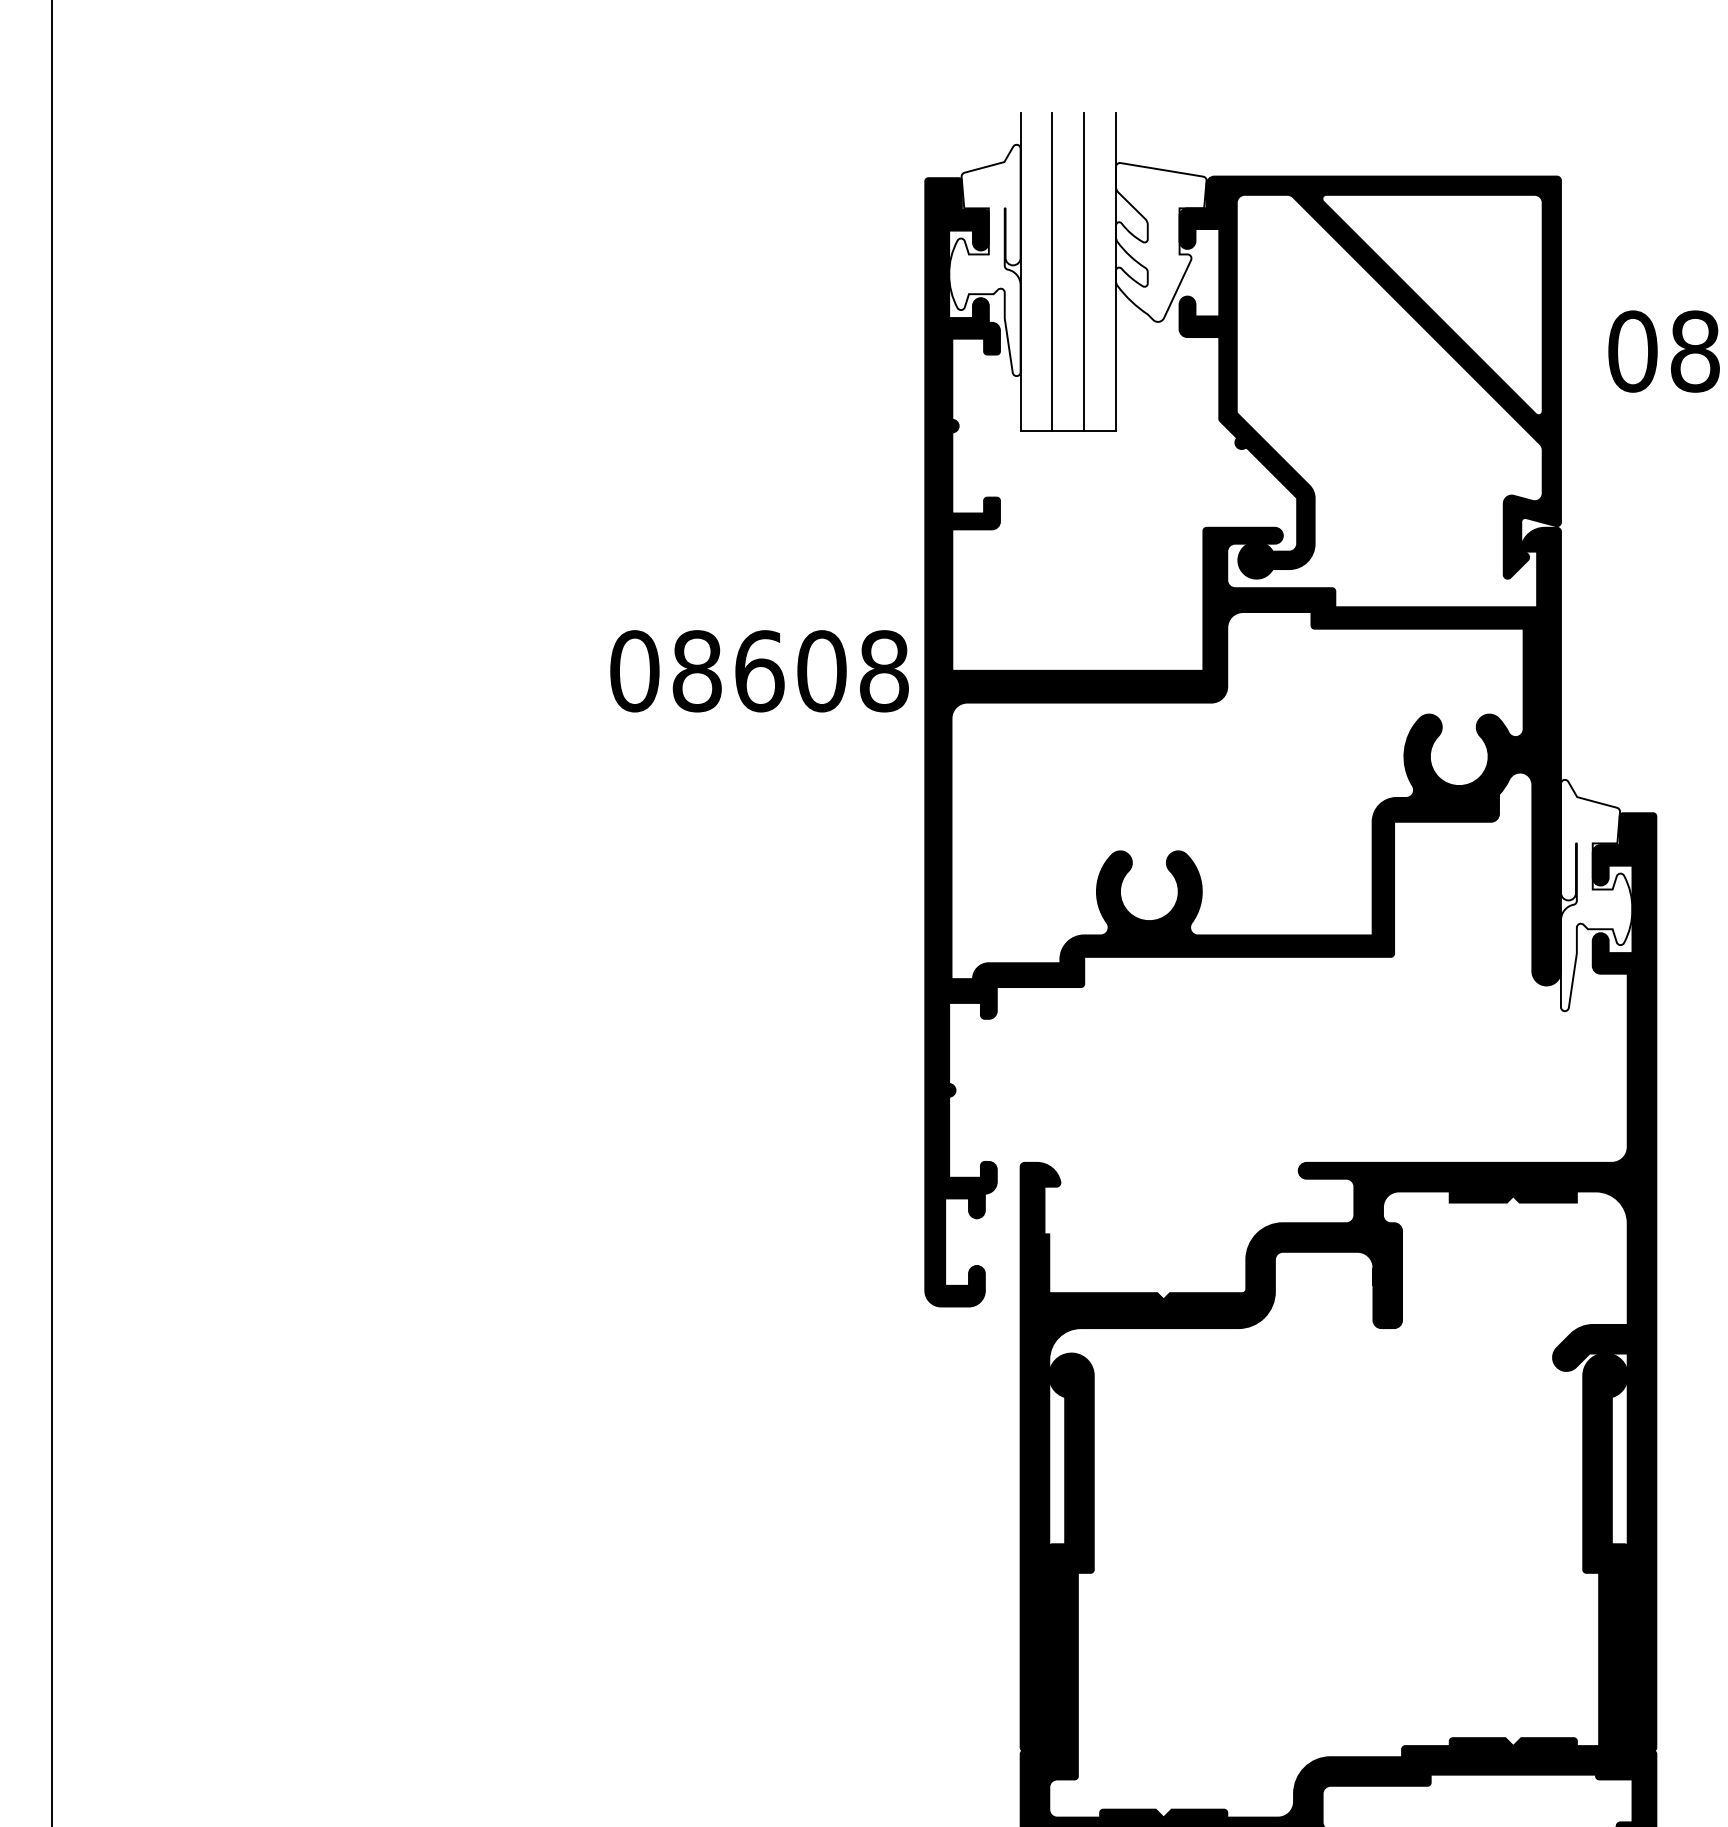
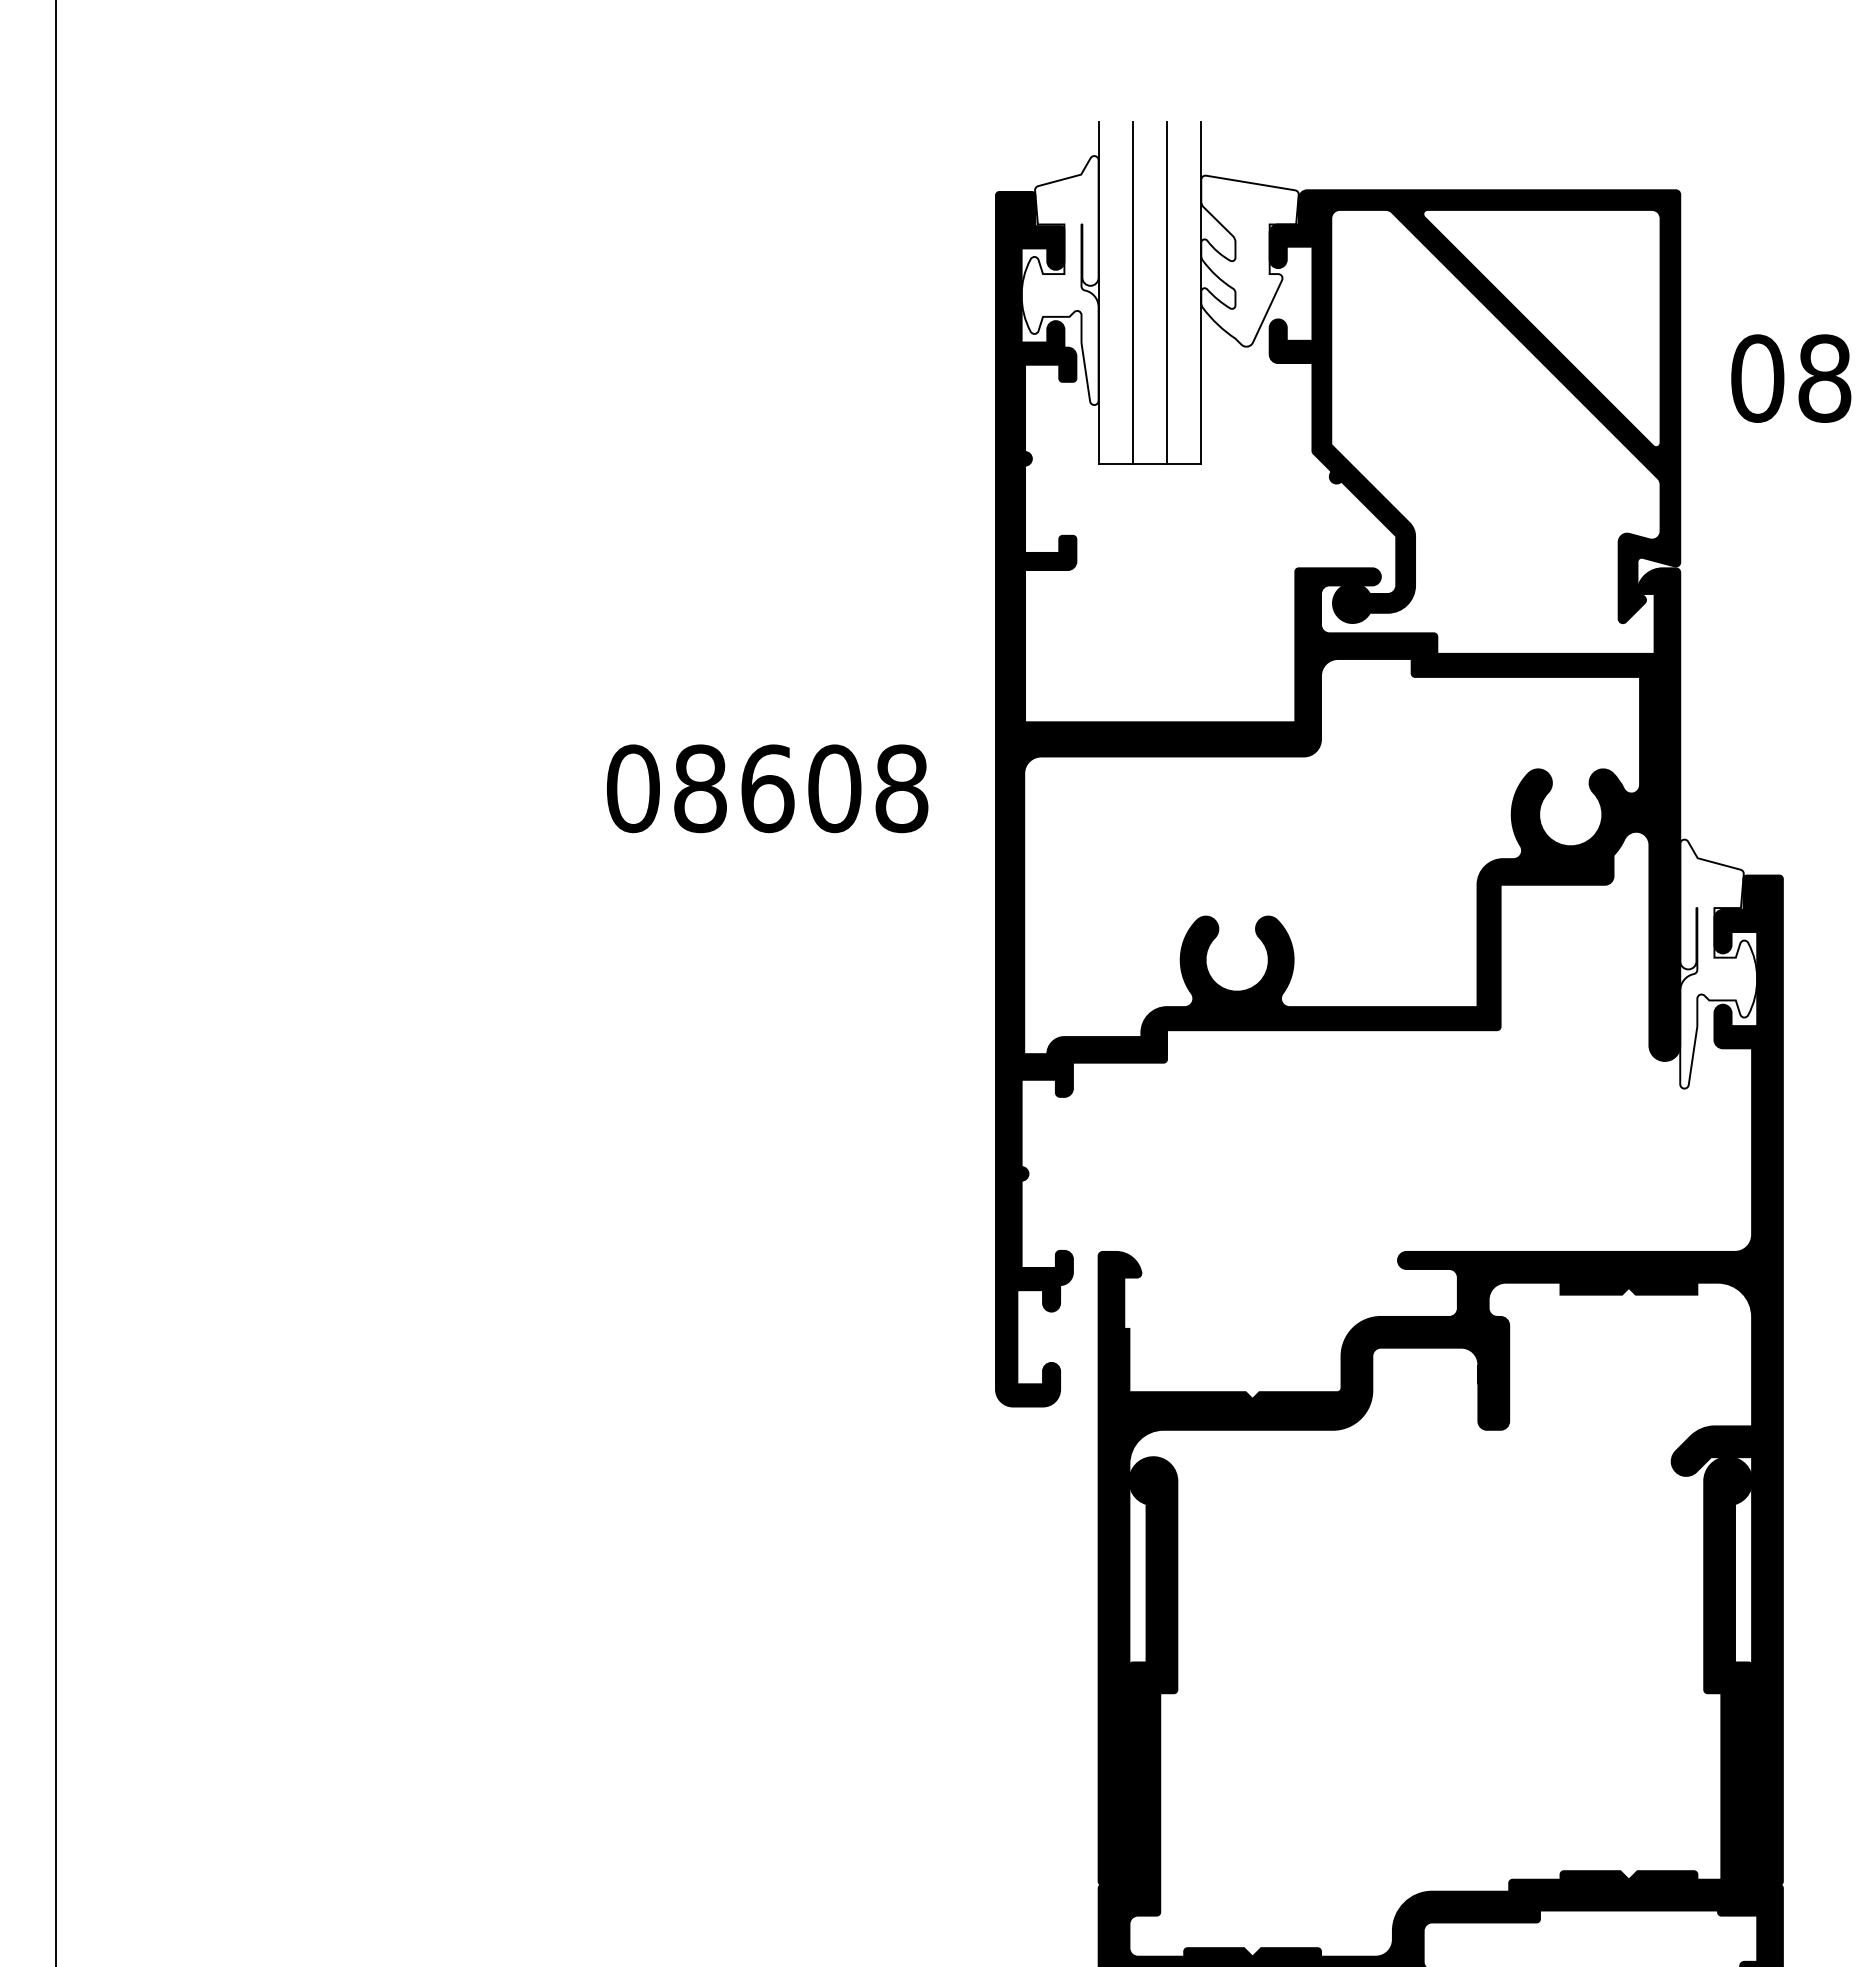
text: (759, 671) -> (767, 788), moved

